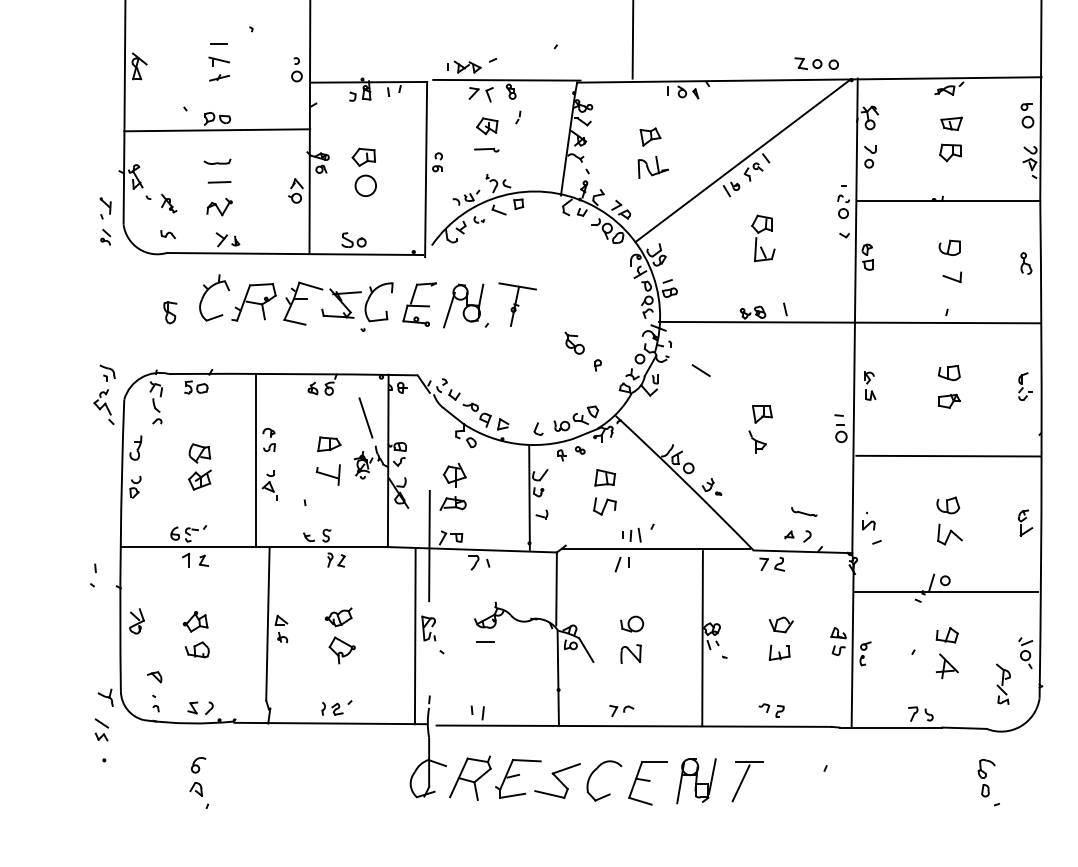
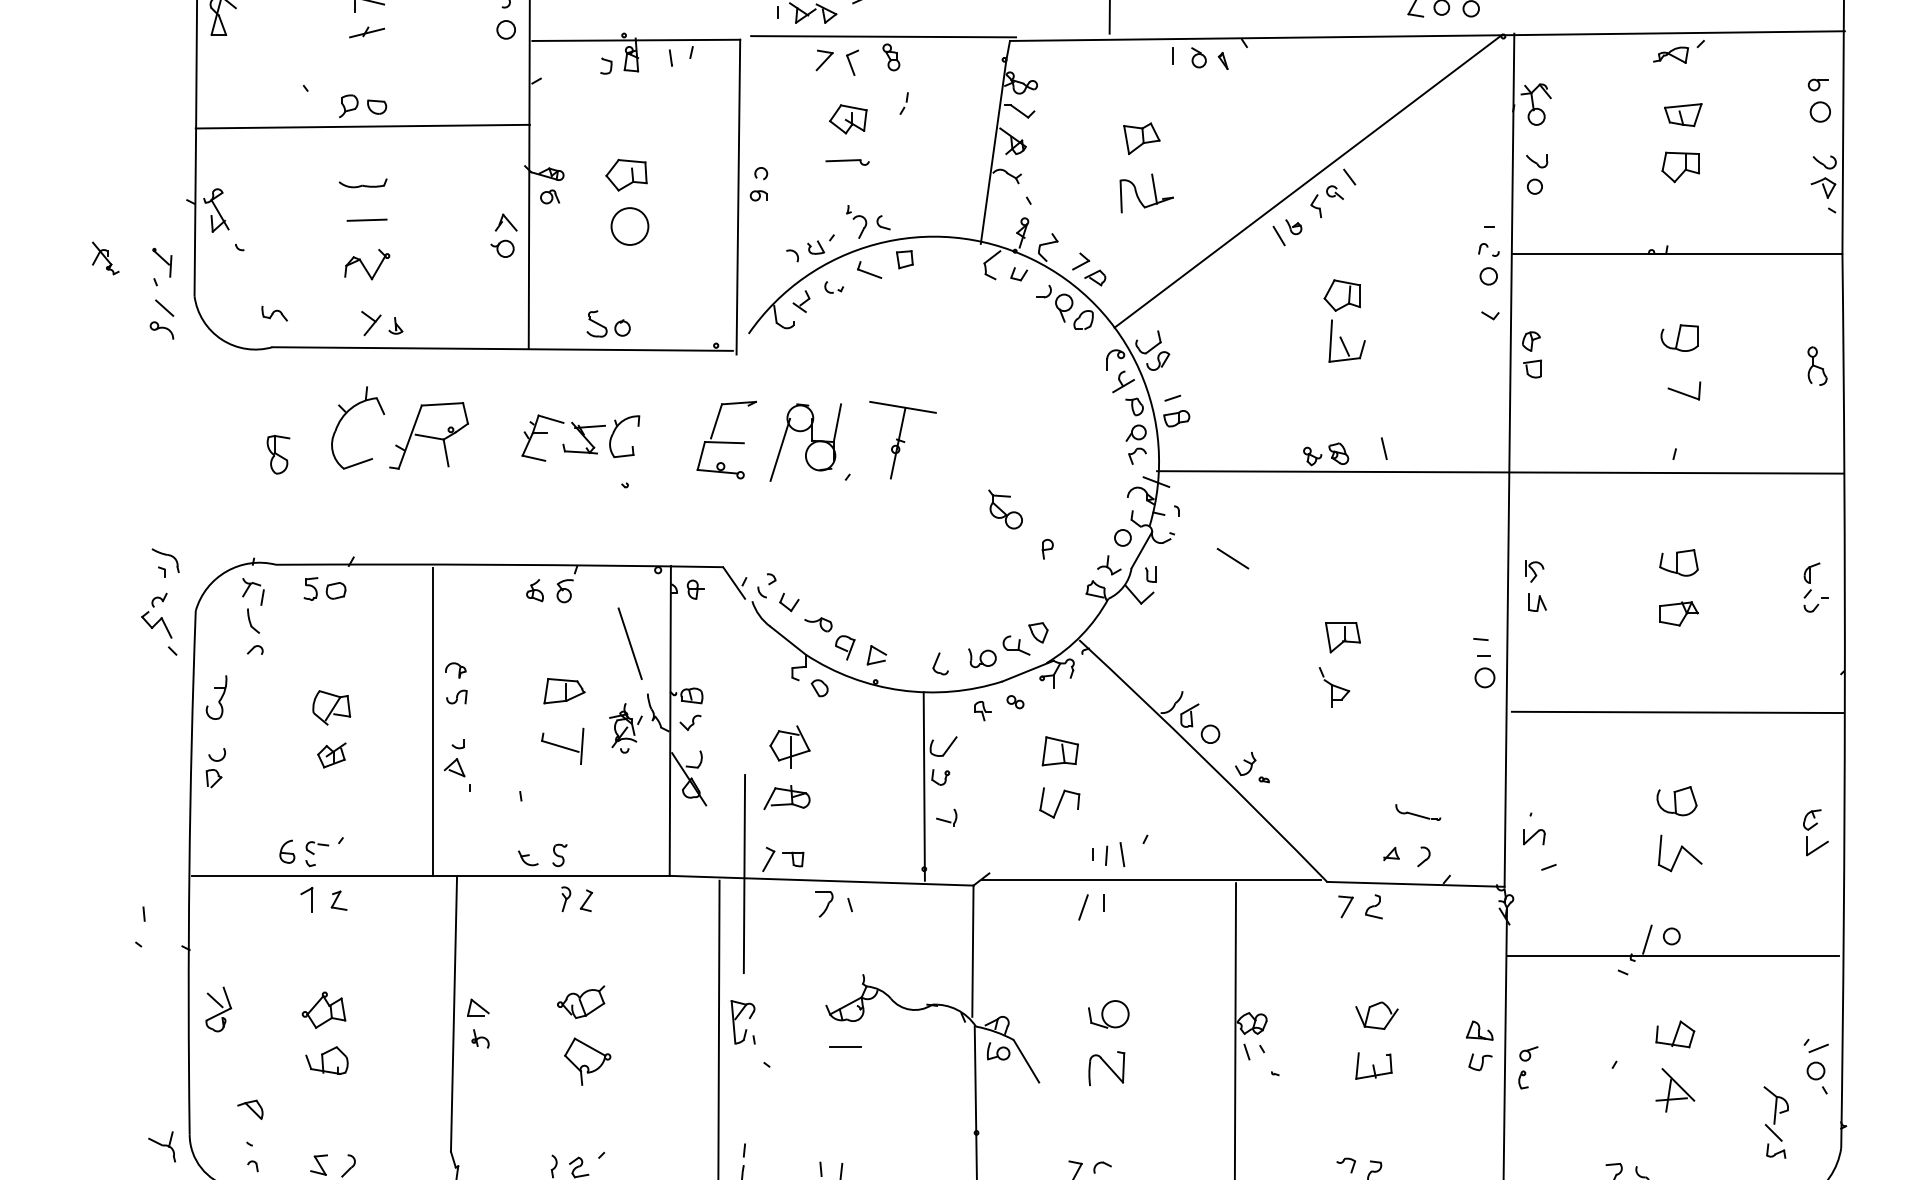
part: (169, 203) -> (106, 258), moved
part: (105, 237) -> (162, 319), size x1.4
part: (338, 303) -> (580, 438), size x0.6
part: (199, 479) -> (330, 754), size x0.7

